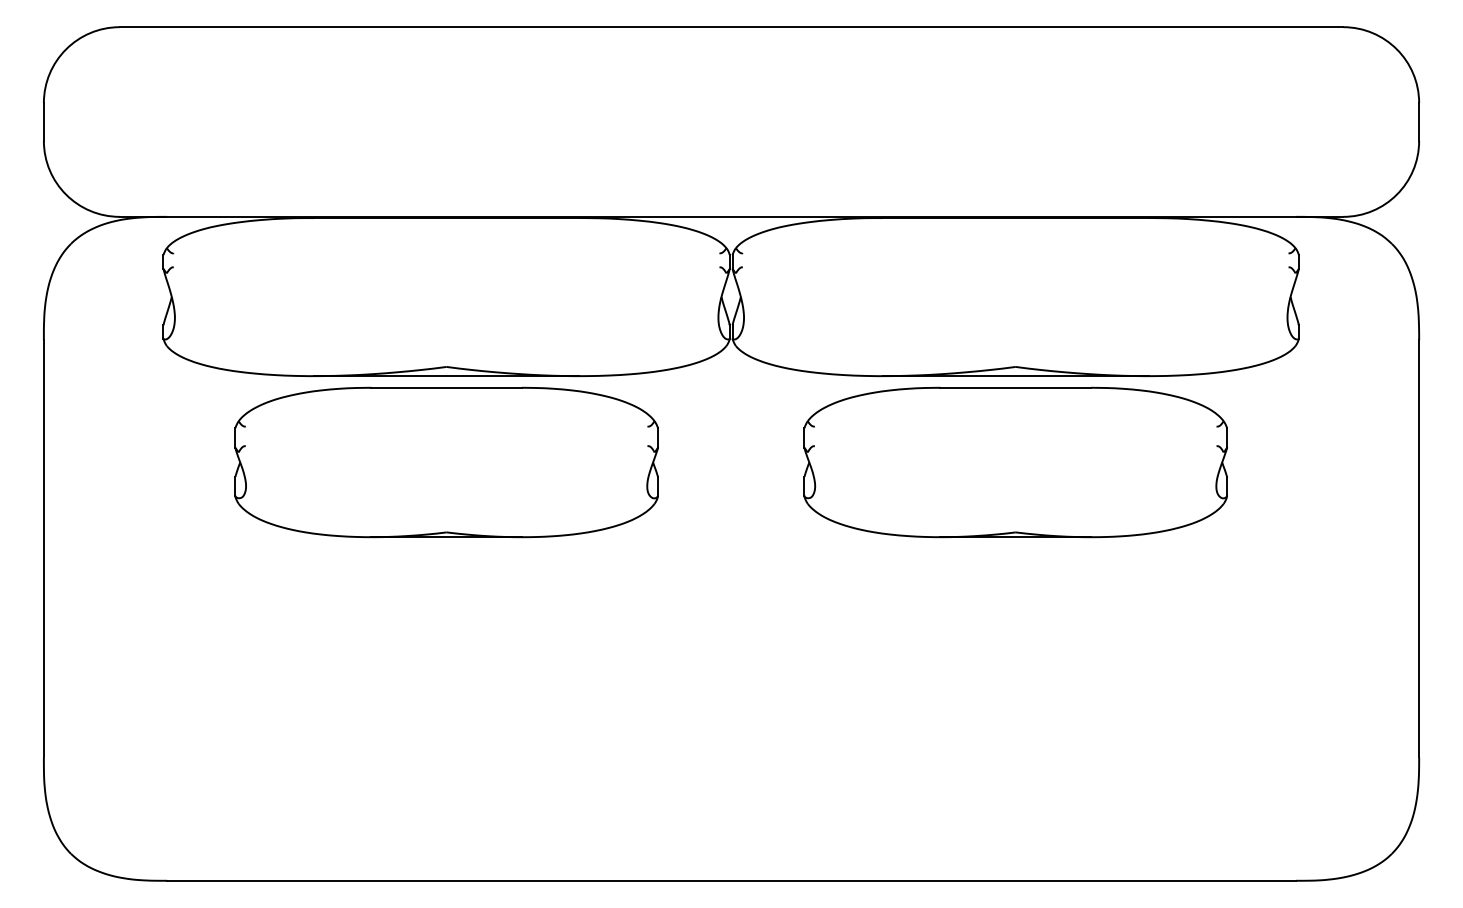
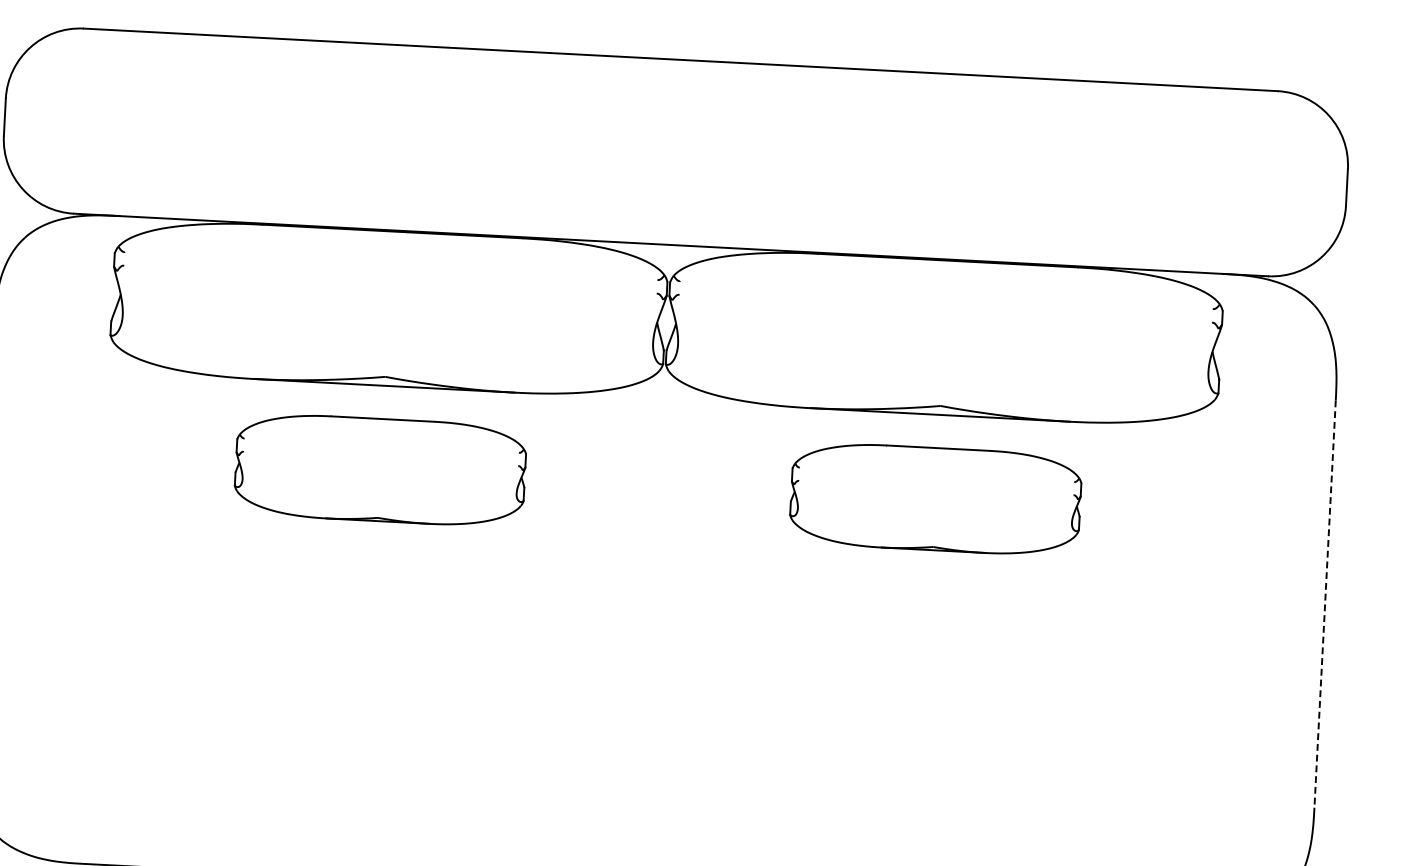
part: (446, 462) -> (380, 470), size x0.7
part: (1015, 462) -> (935, 499), size x0.7
line: (1419, 548) -> (1325, 603), solid -> dashed

